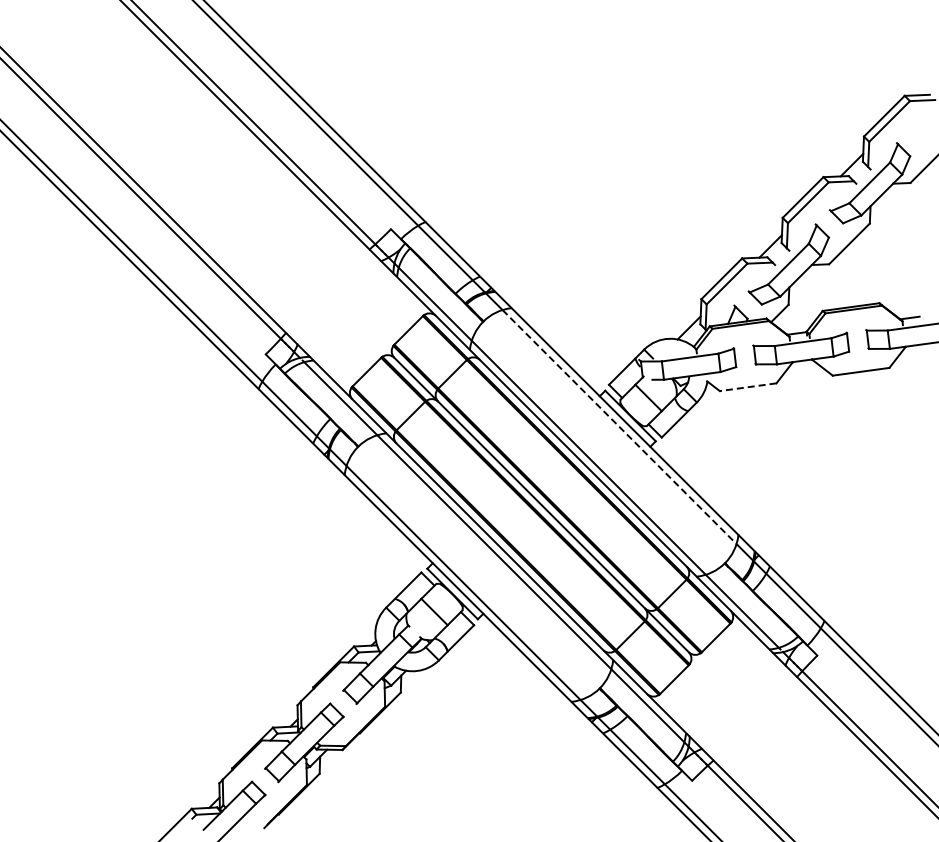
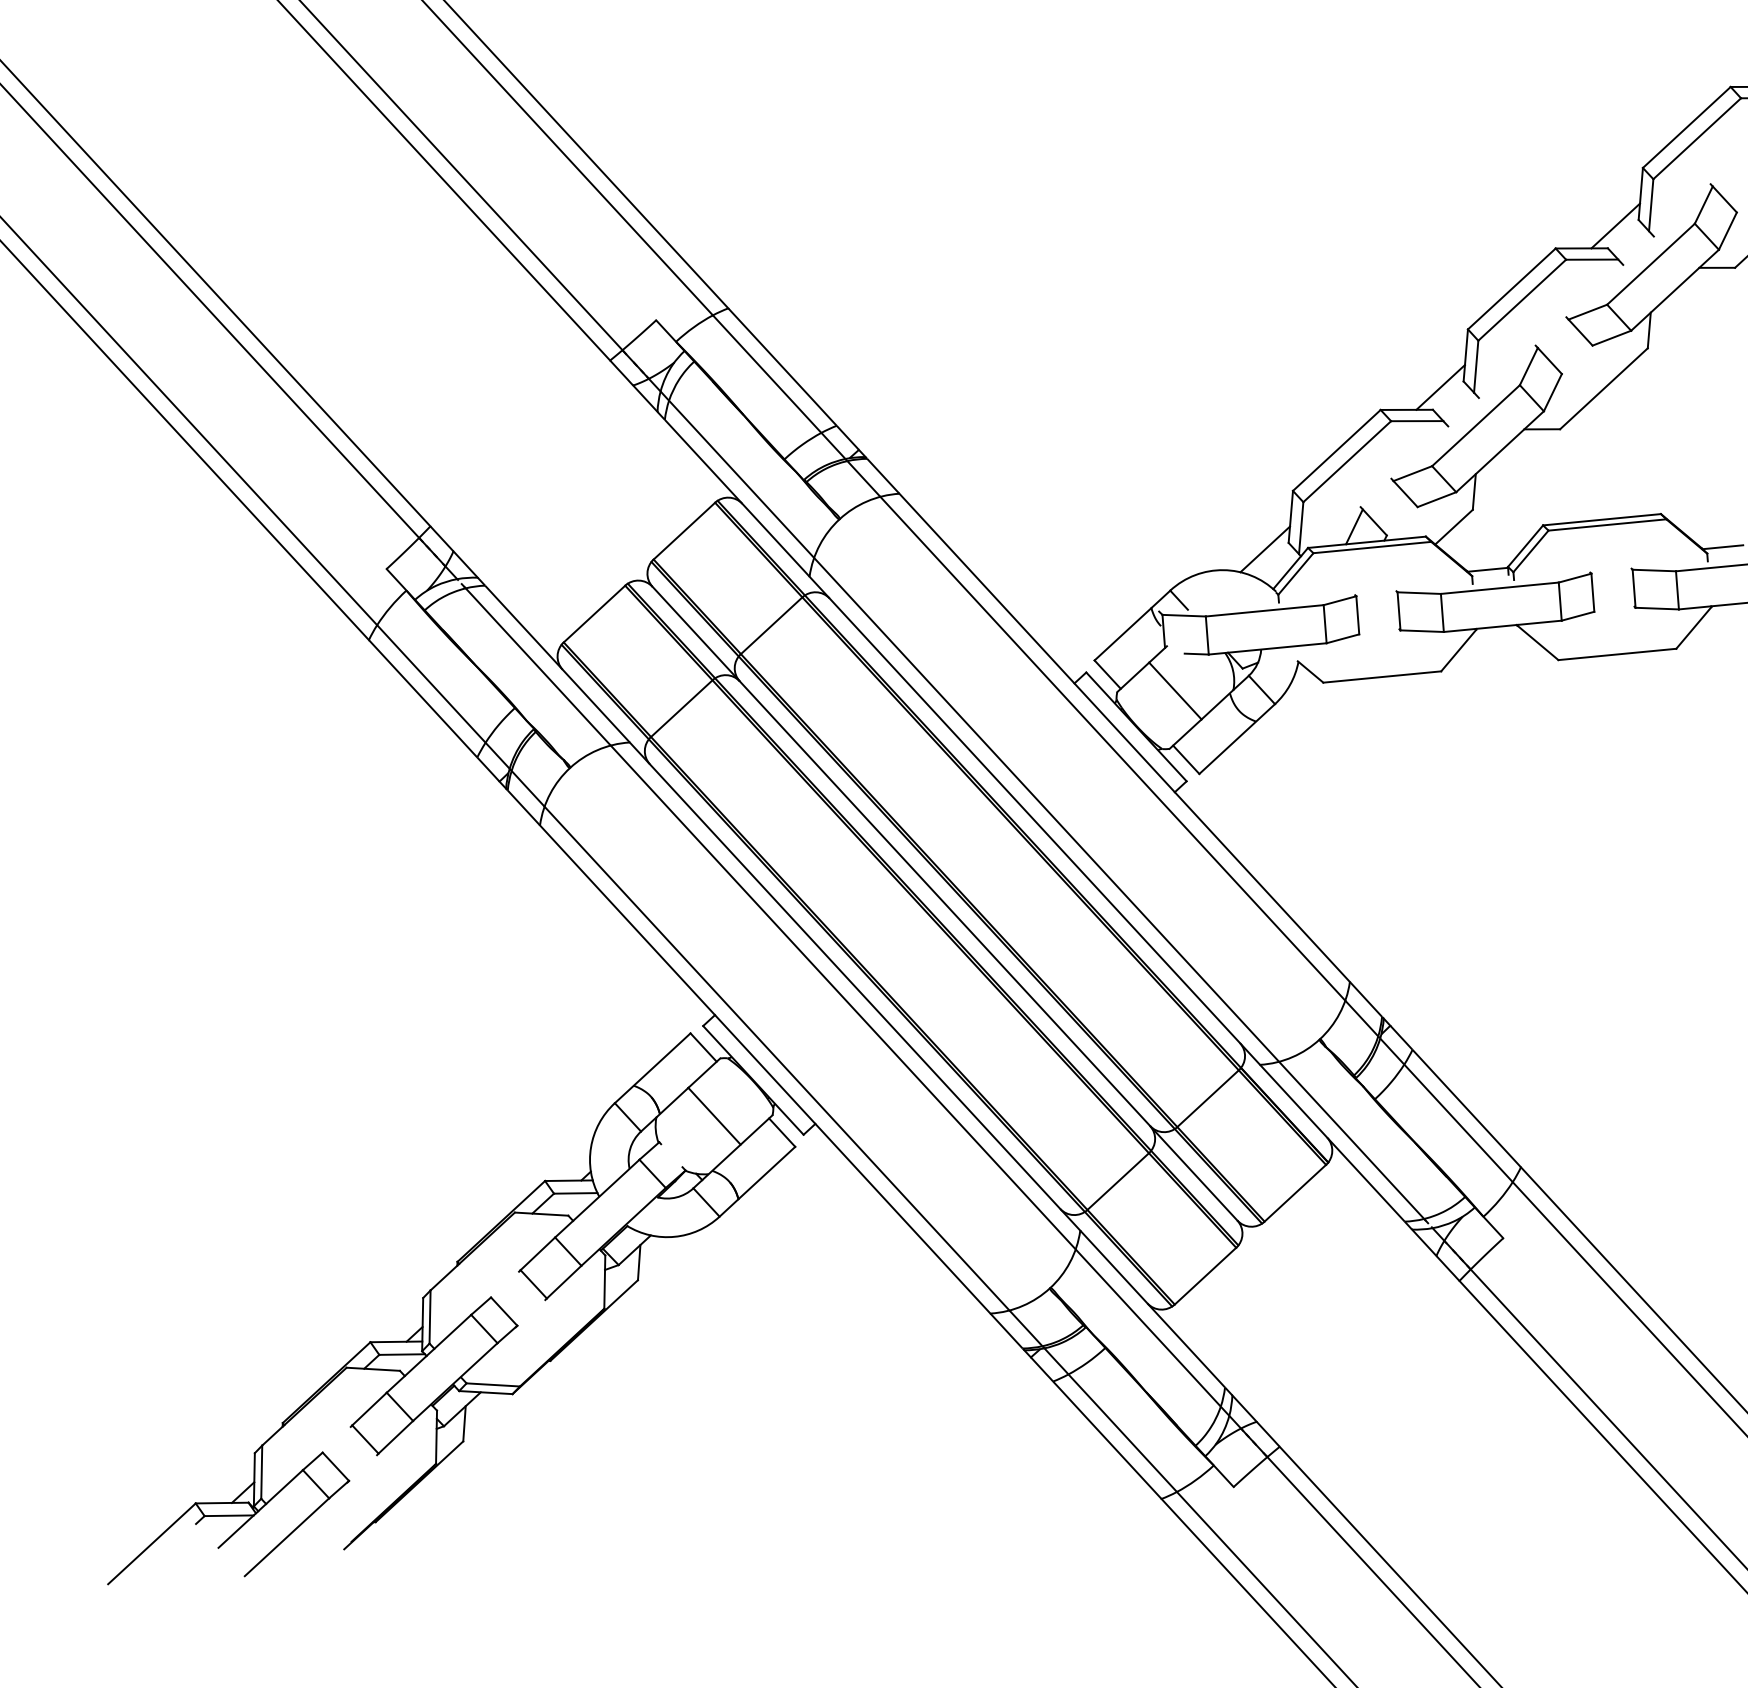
line: (748, 387) -> (1383, 677), dashed -> solid
line: (619, 427) -> (1112, 749), dashed -> solid

